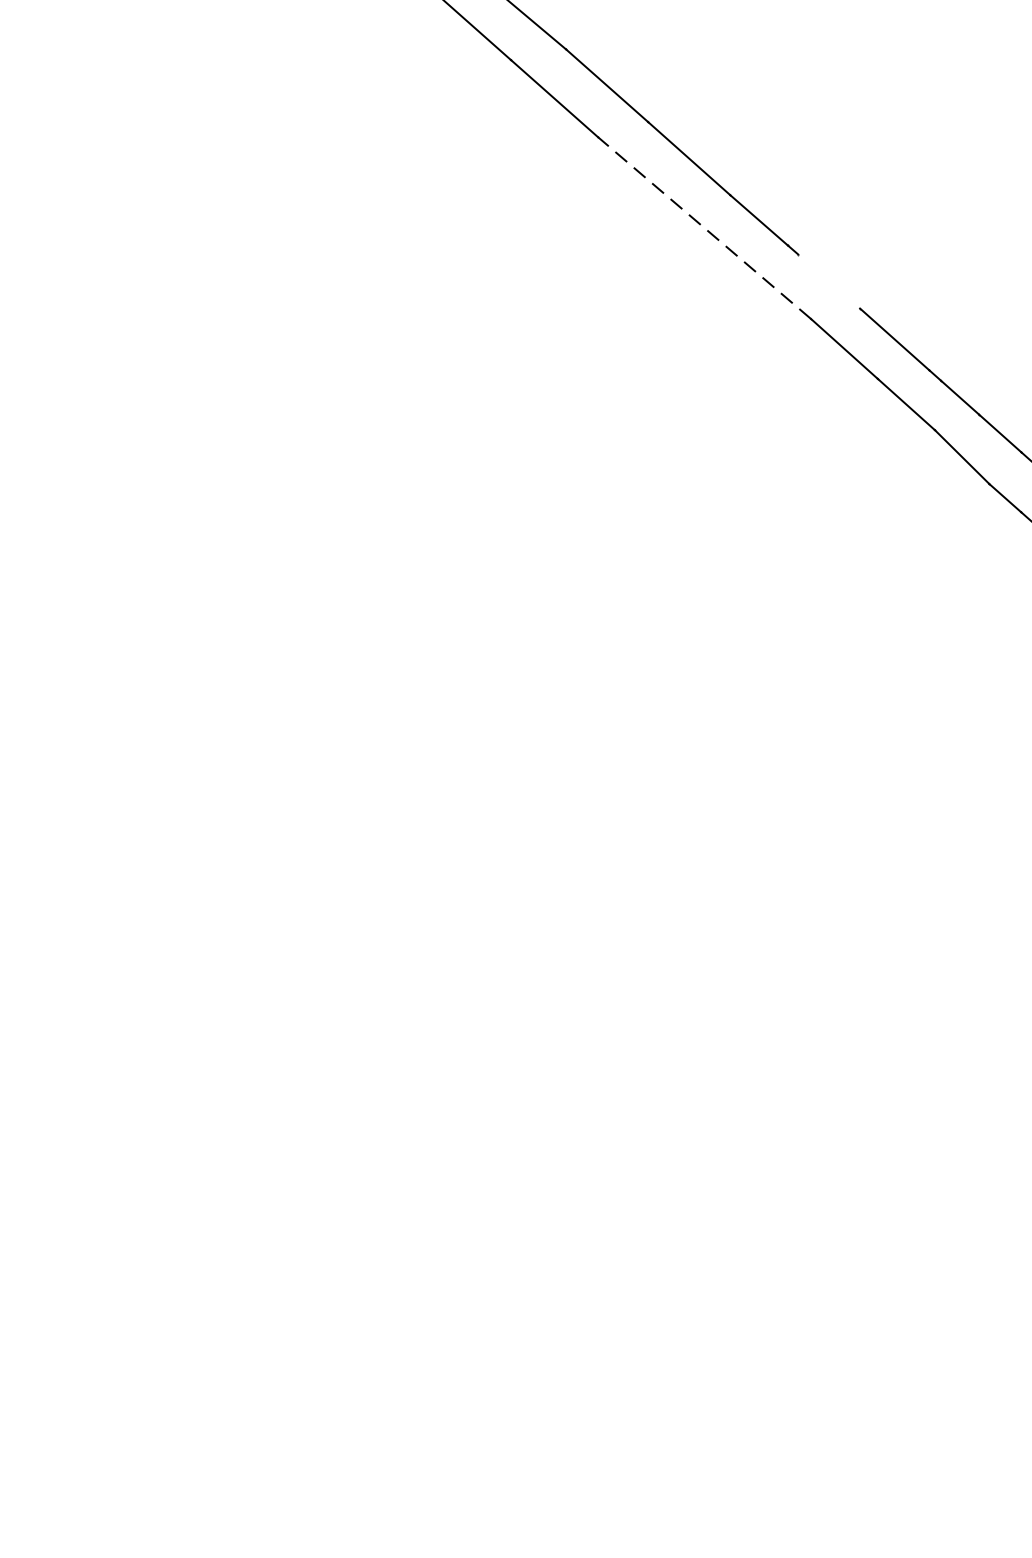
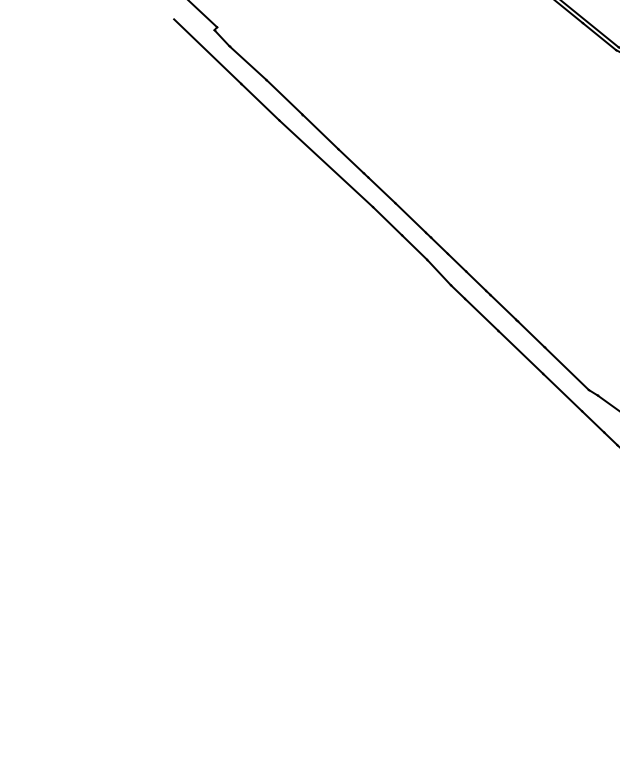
line: (705, 227) -> (326, 163), dashed -> solid
line: (828, 281) -> (381, 190), added

